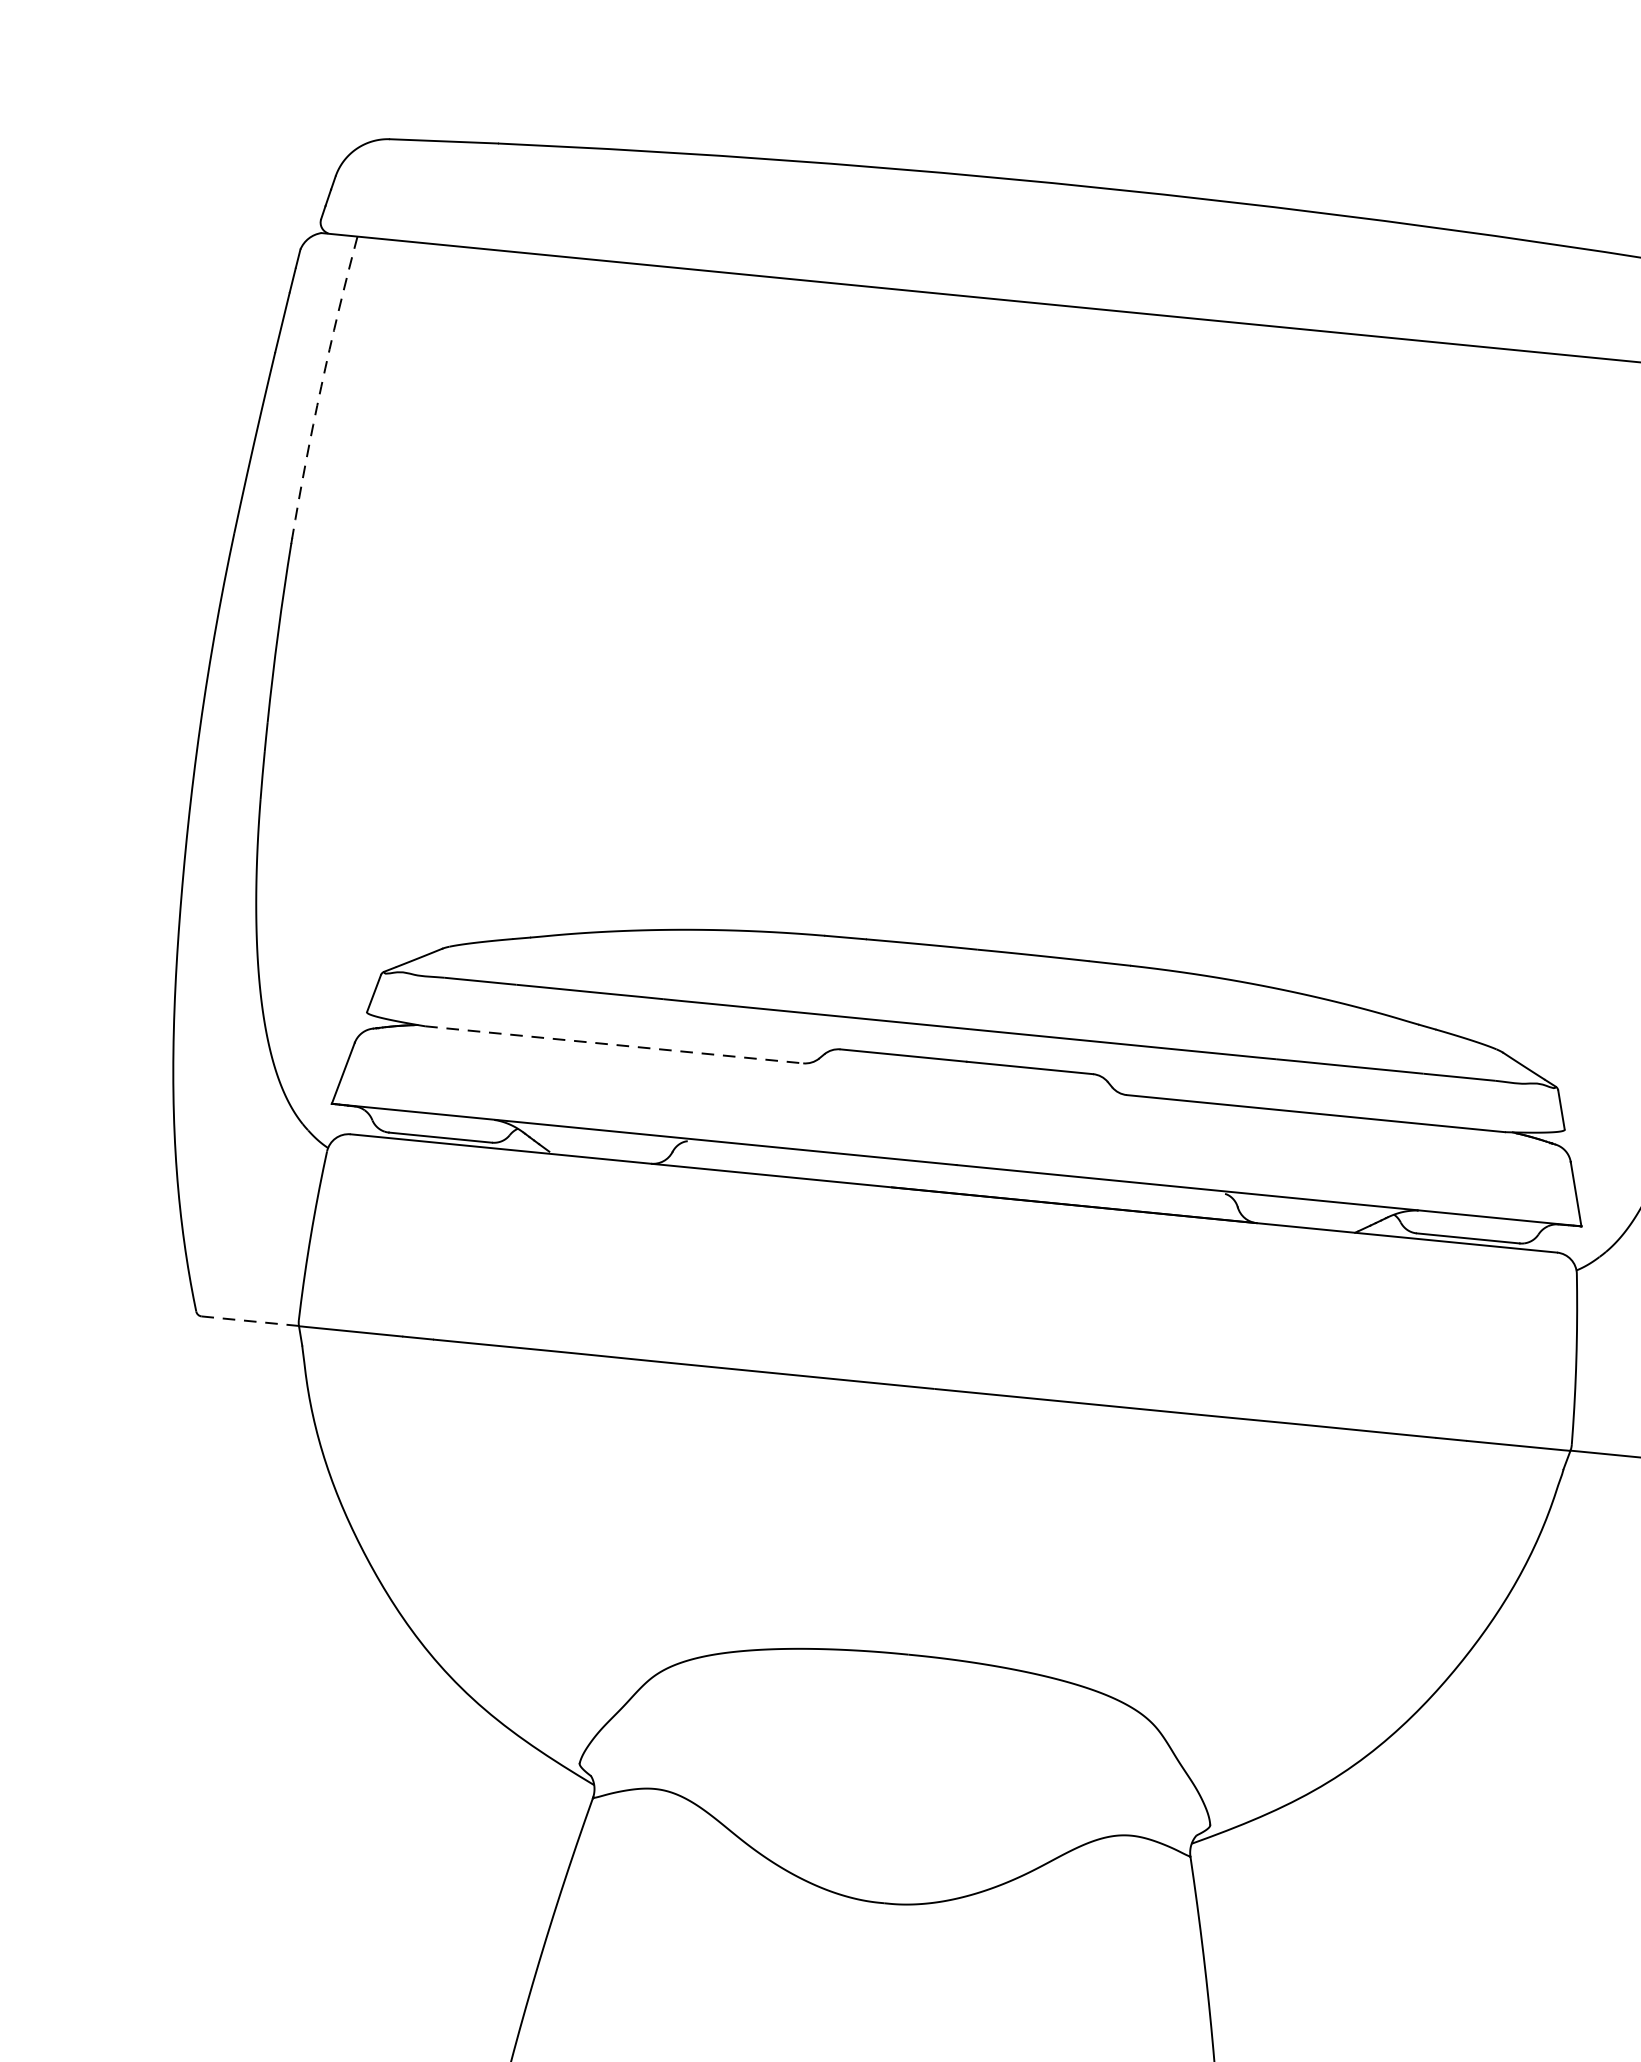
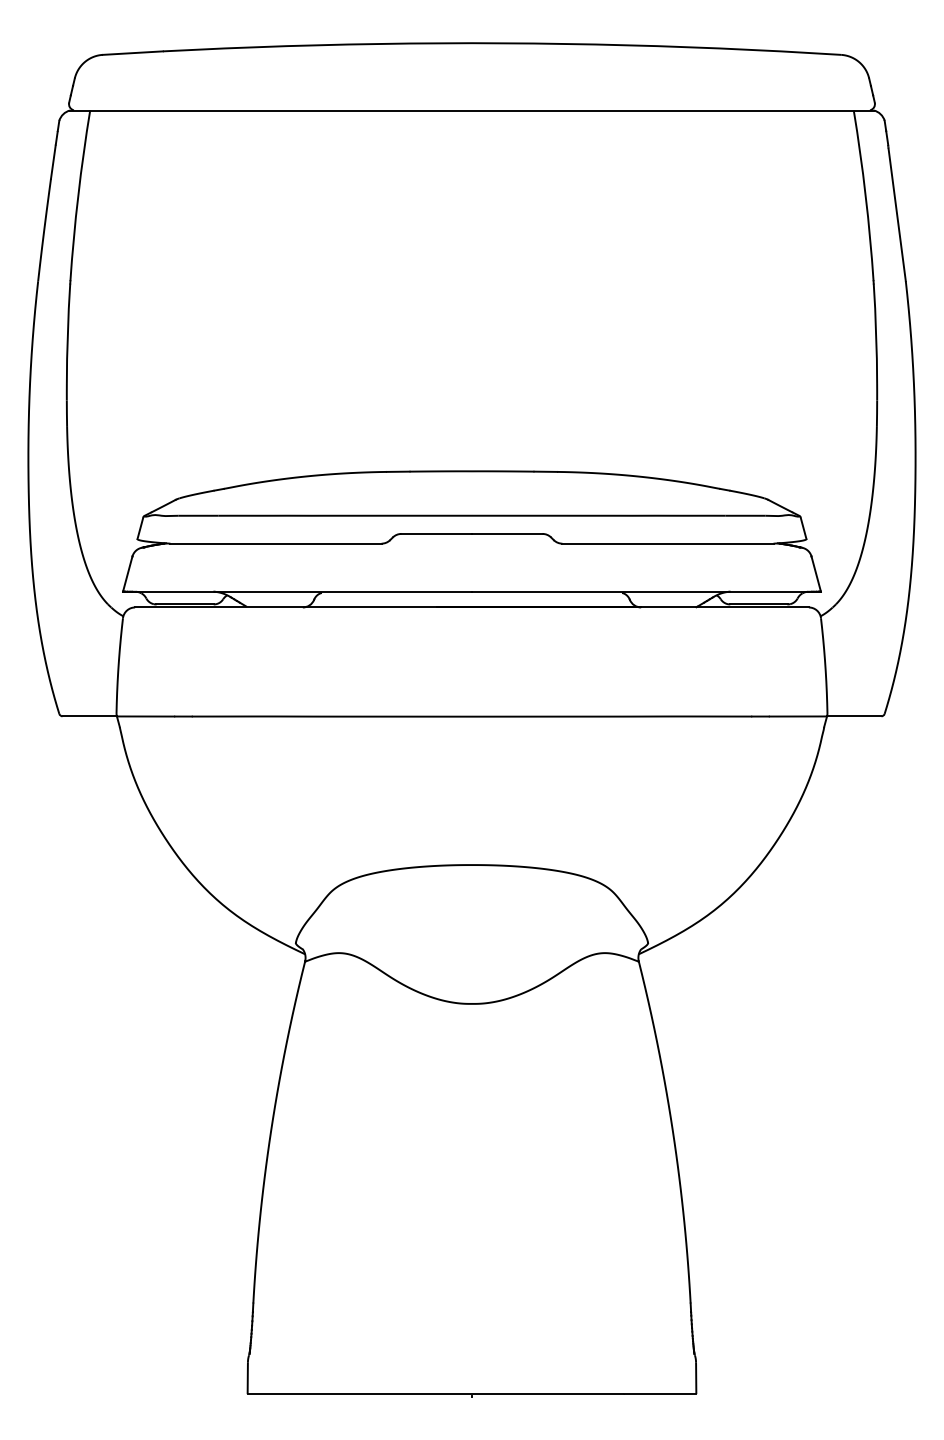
arc: (321, 386) -> (78, 195), dashed -> solid
line: (615, 1044) -> (276, 543), dashed -> solid
line: (249, 1321) -> (89, 716), dashed -> solid

